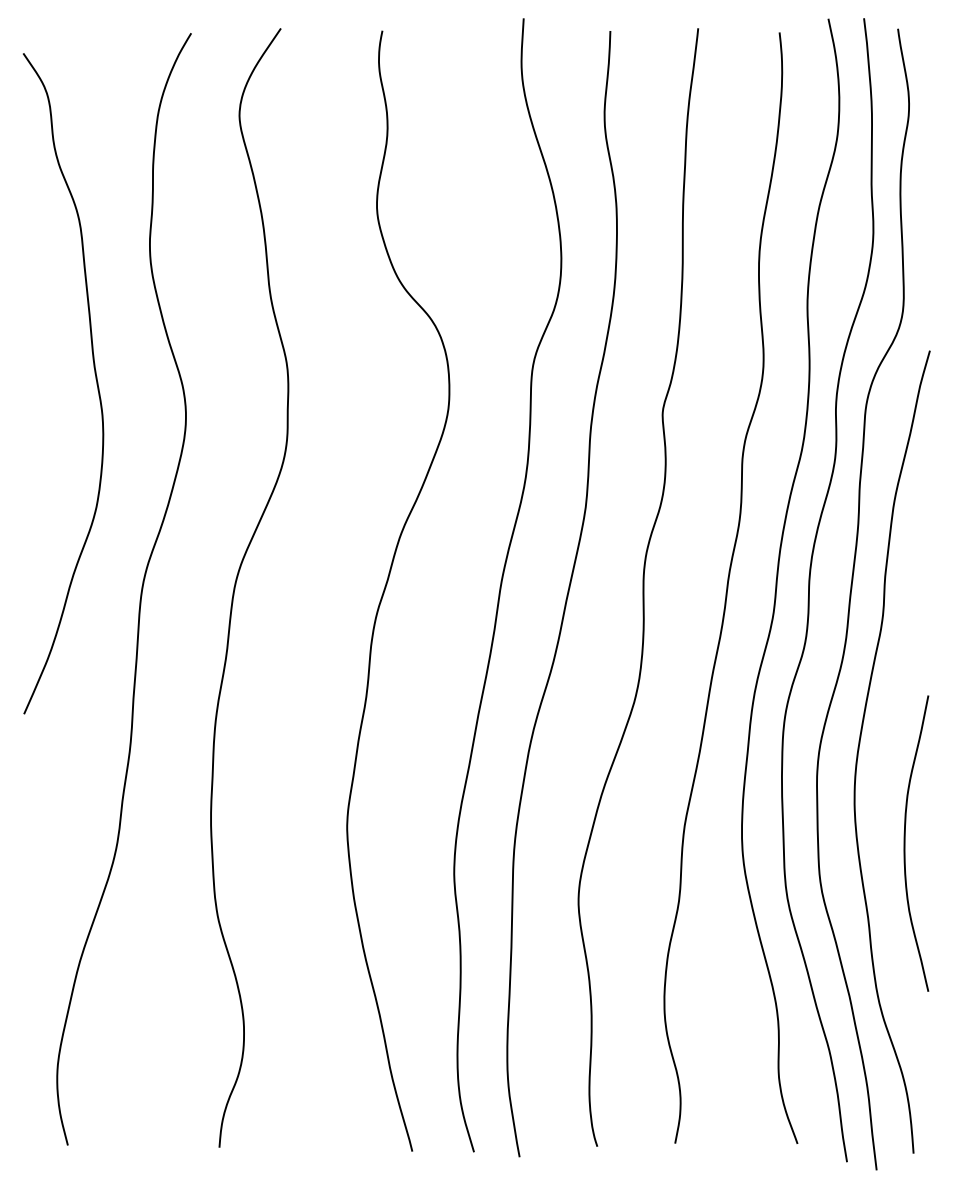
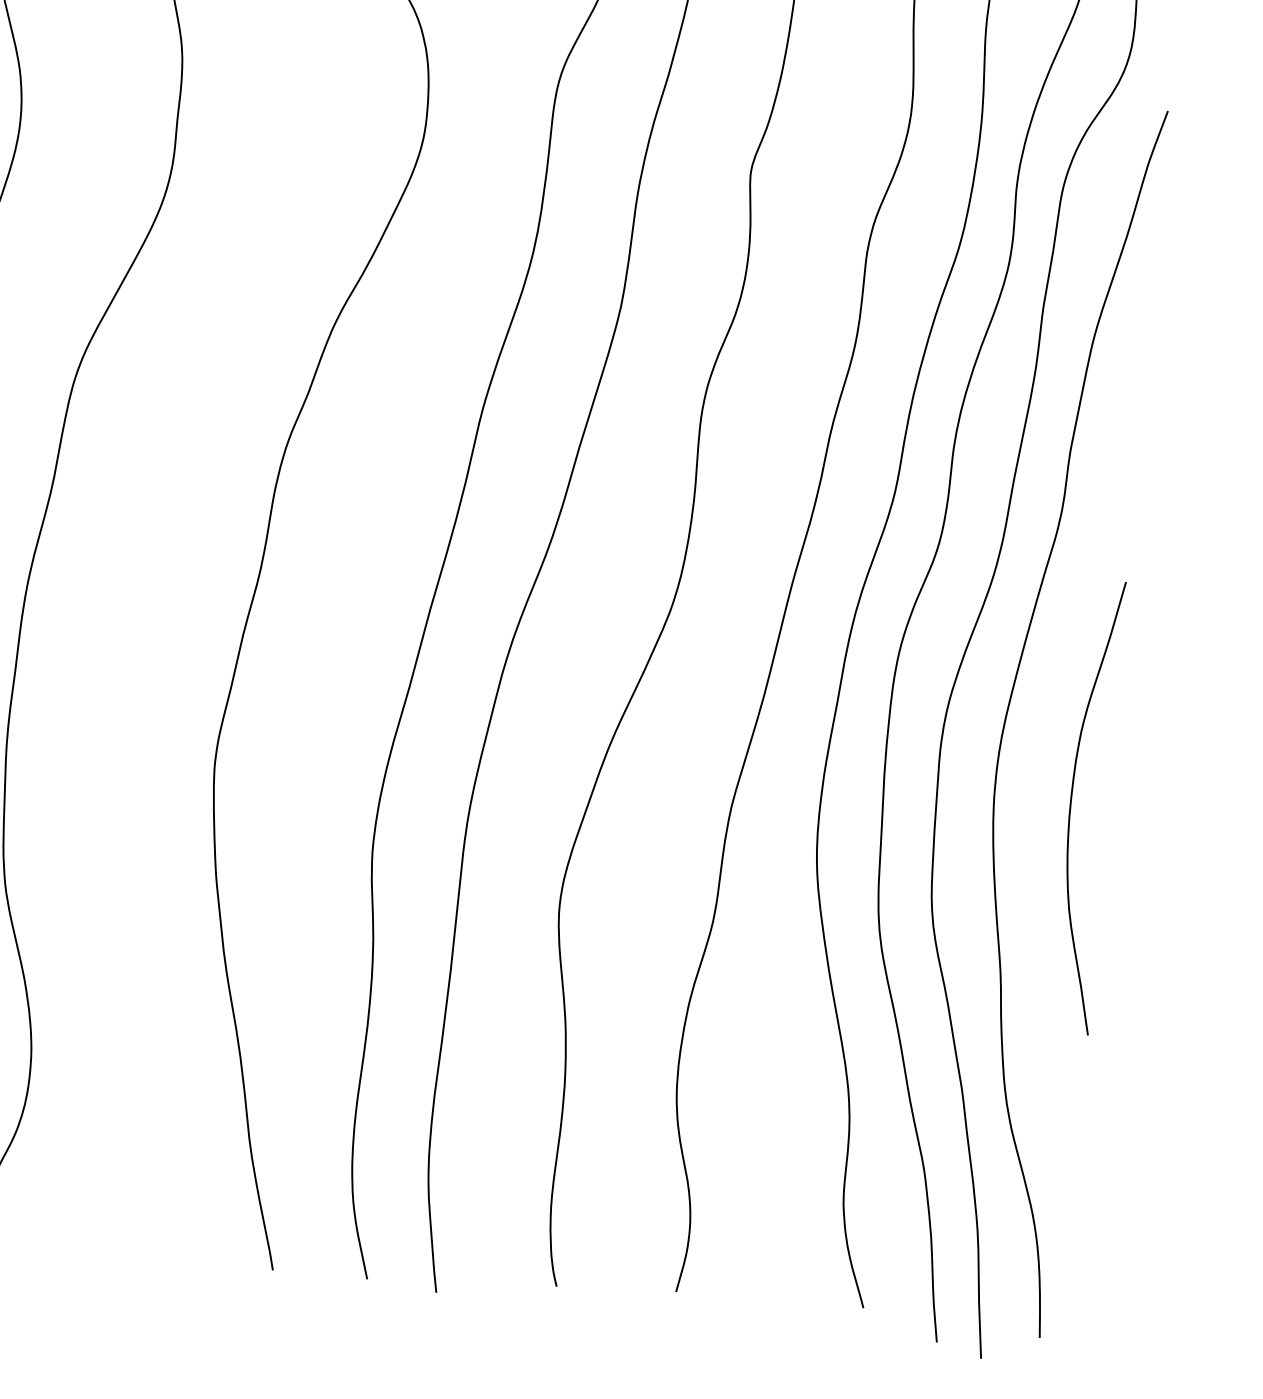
curve: (905, 843) -> (1071, 805), moved

